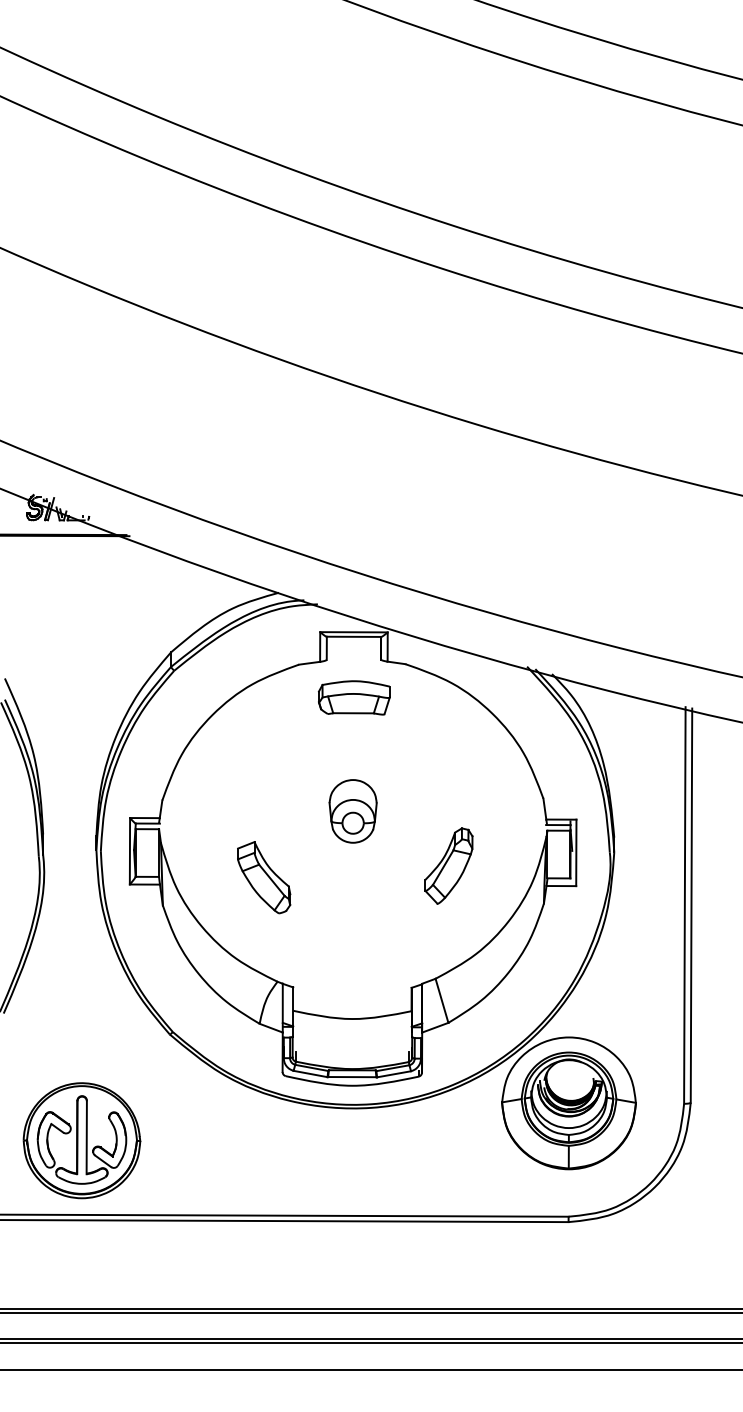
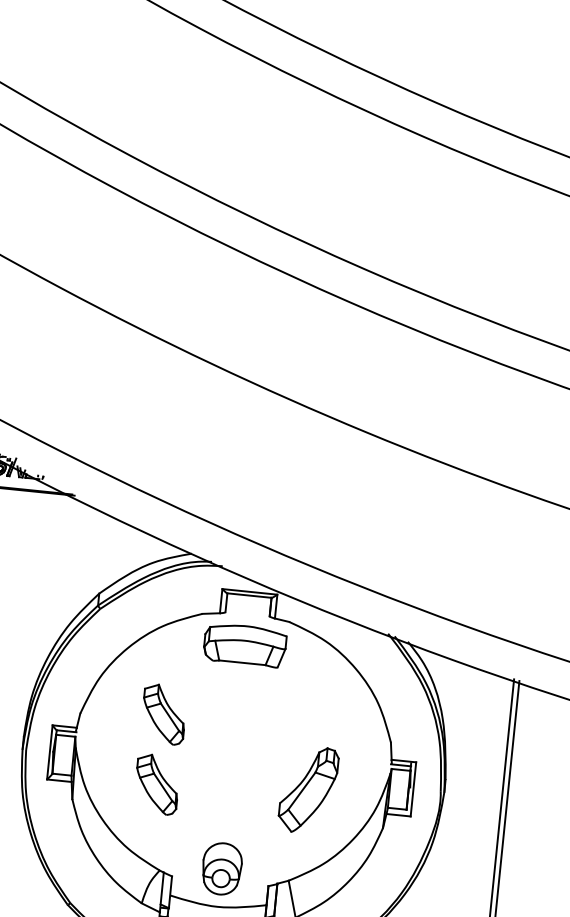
part: (353, 697) -> (244, 644), size x1.4
part: (264, 791) -> (164, 714), added
part: (352, 811) -> (221, 868), moved
part: (448, 865) -> (308, 789), size x1.4

